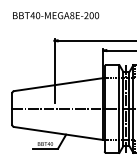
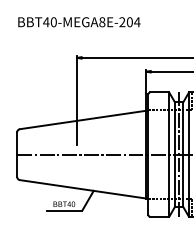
text: (97, 15) -> (137, 22), BBT40-MEGA8E-200 -> BBT40-MEGA8E-204

